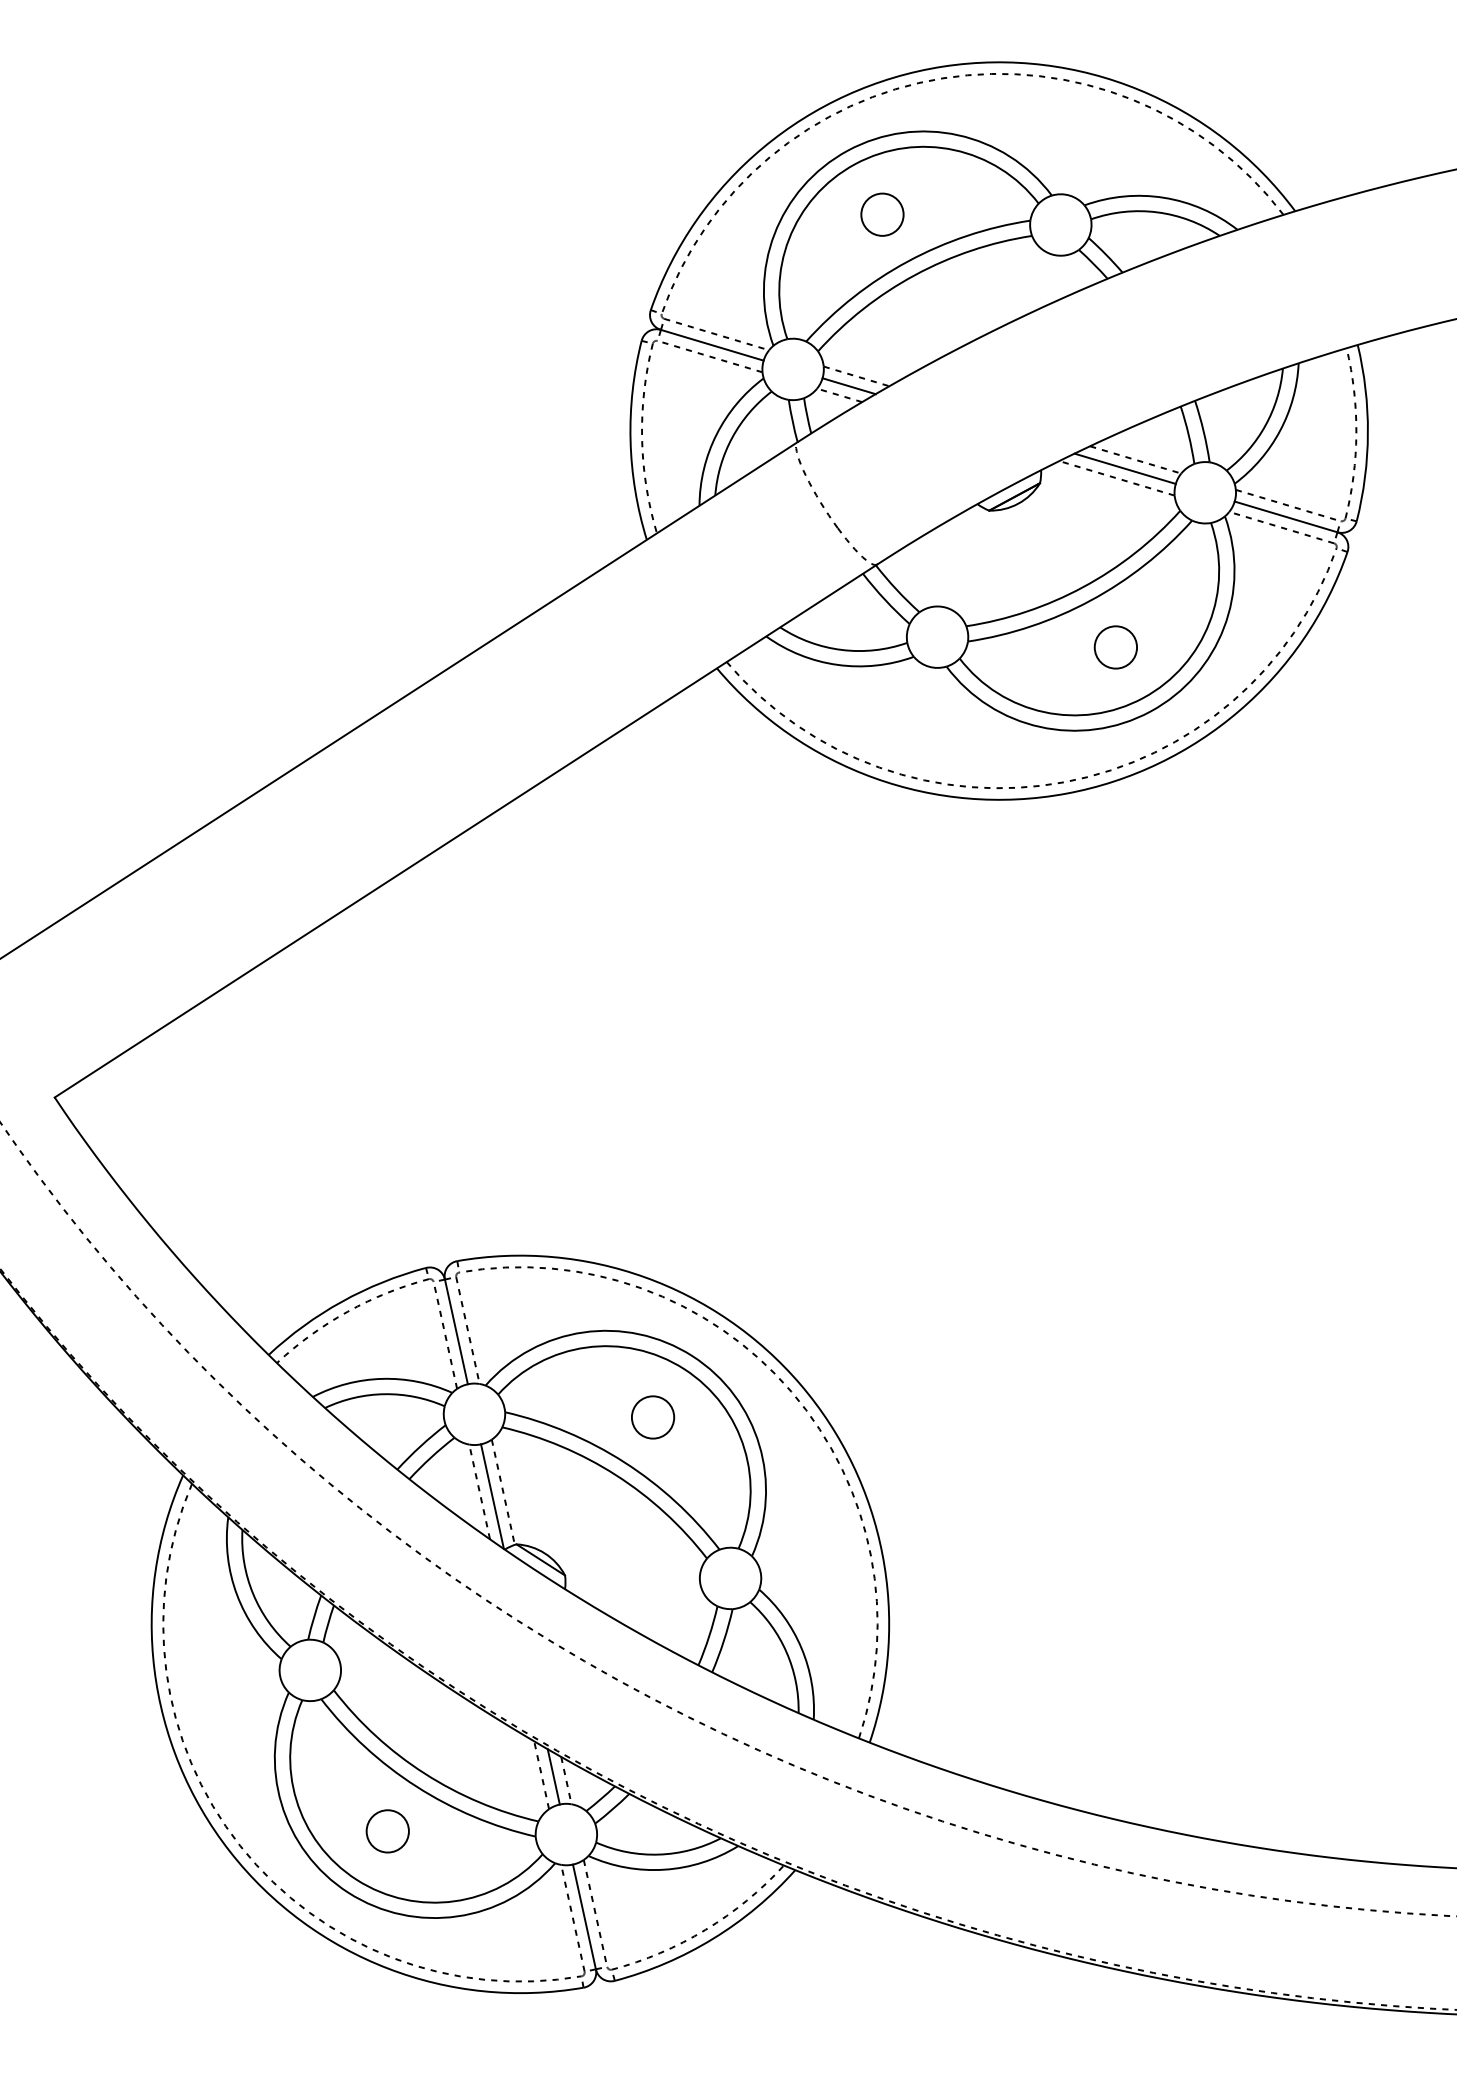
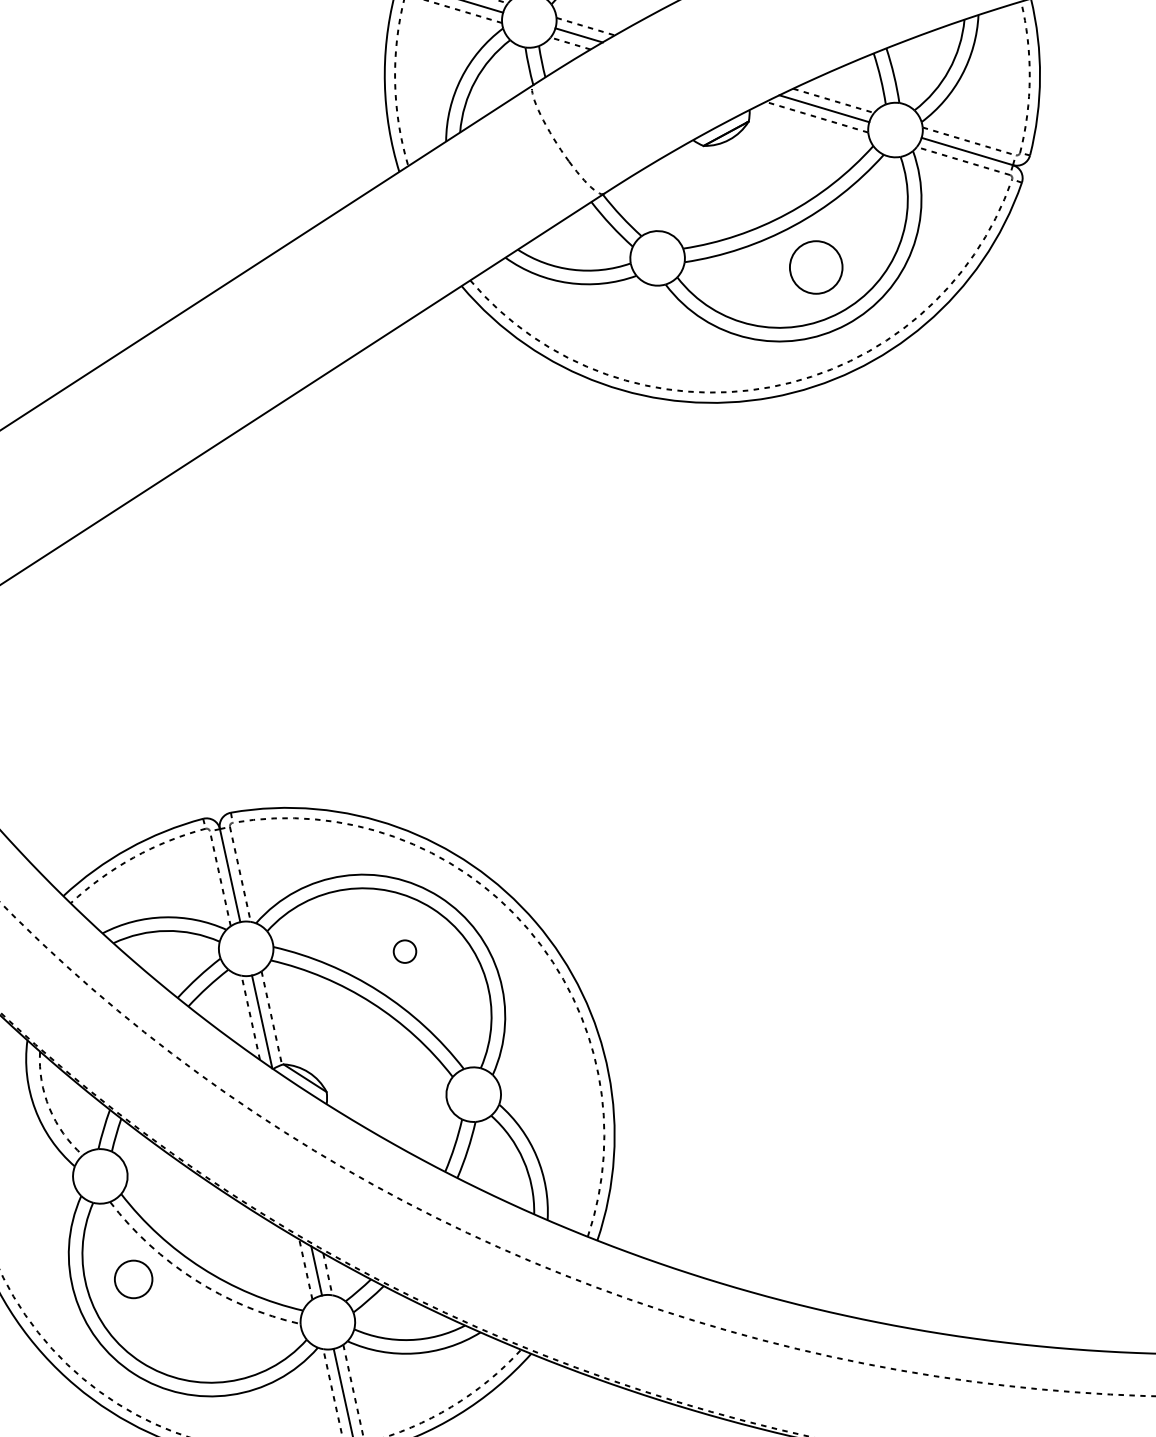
circle: (1115, 647) -> (815, 267), size x1.4
circle: (653, 1417) -> (405, 951), size x0.6
arc: (253, 1593) -> (49, 1108), solid -> dashed
arc: (416, 1786) -> (194, 1279), solid -> dashed
circle: (387, 1831) -> (133, 1279), moved

